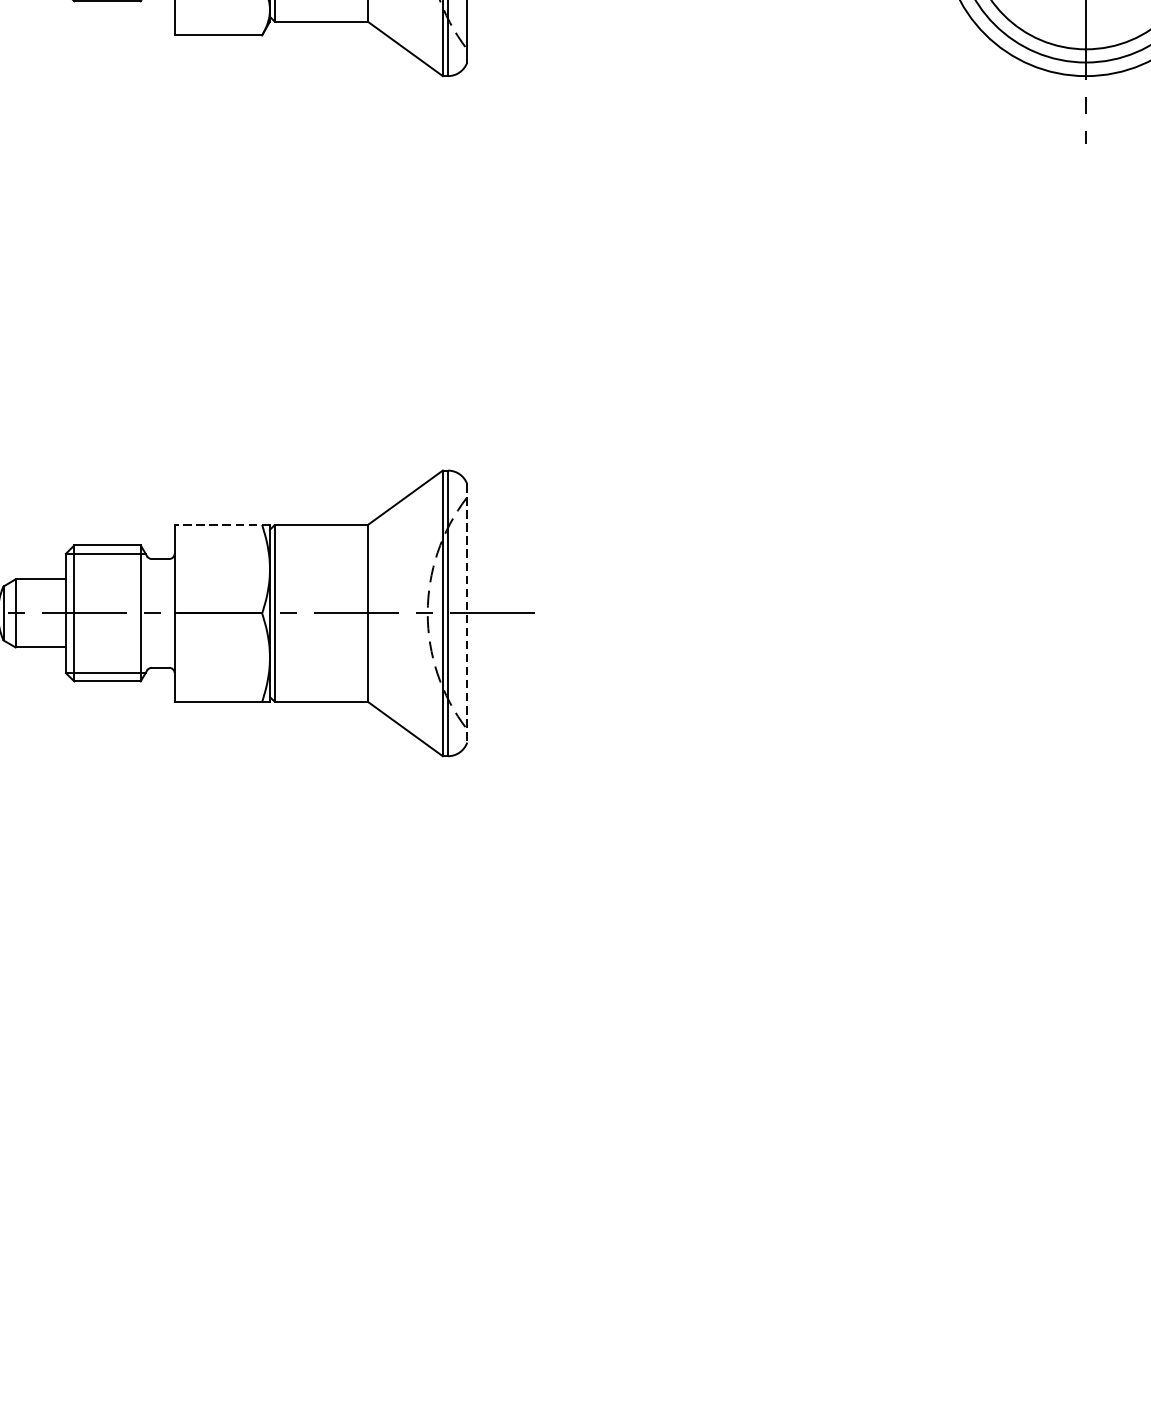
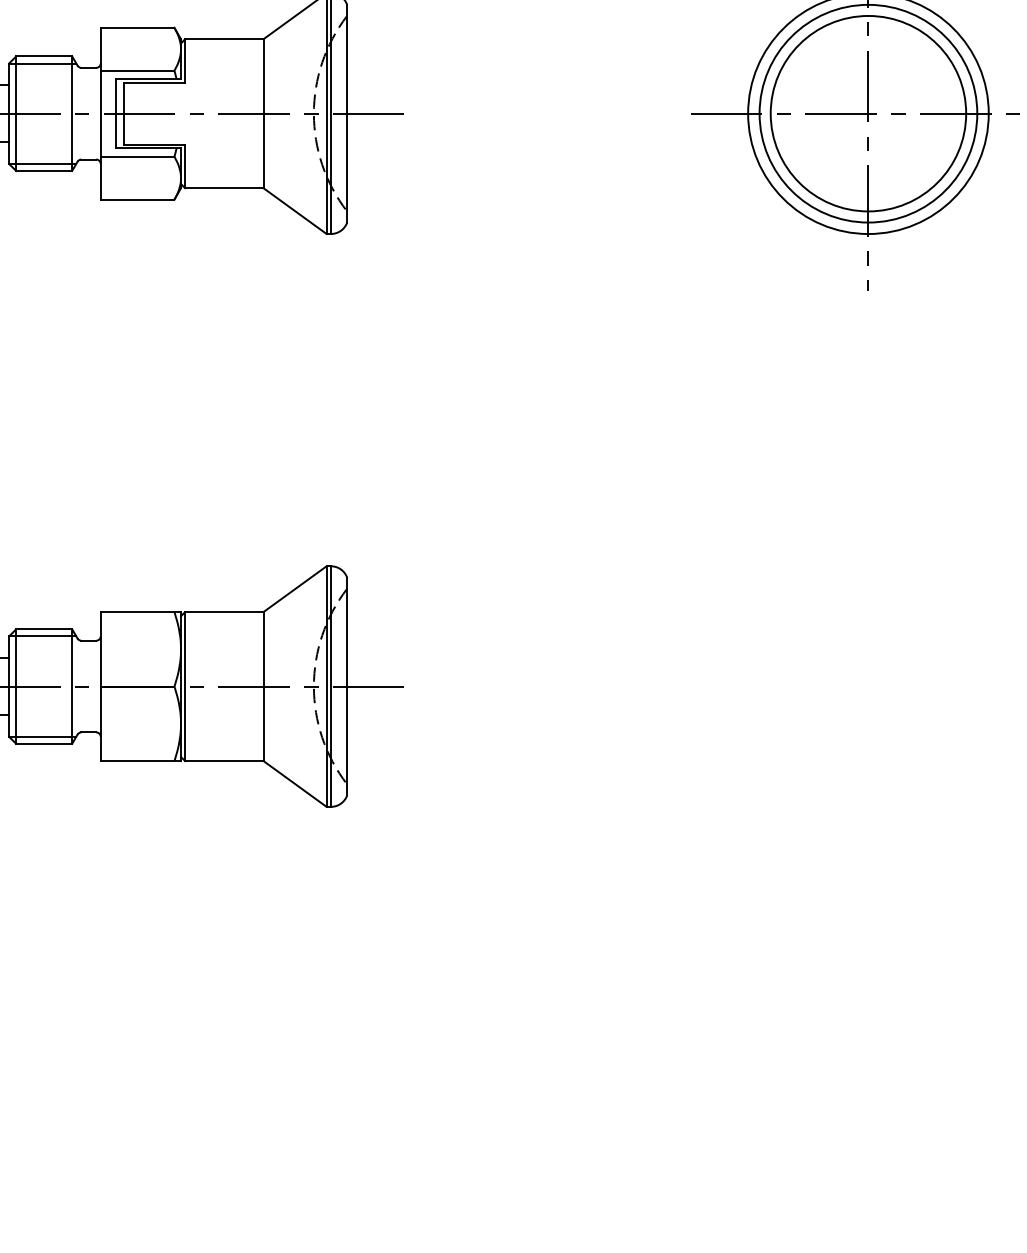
line: (221, 525) -> (140, 612), dashed -> solid
line: (467, 613) -> (347, 686), dashed -> solid

